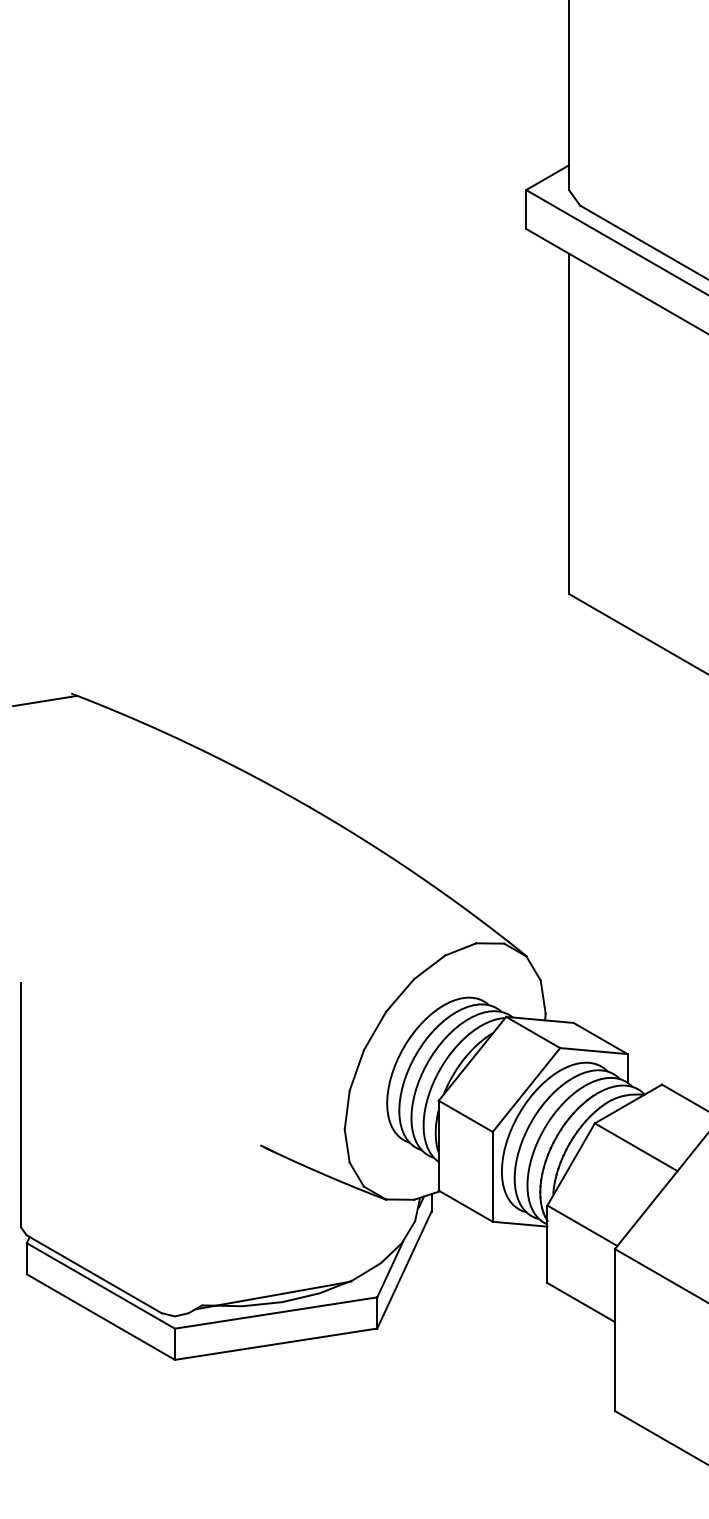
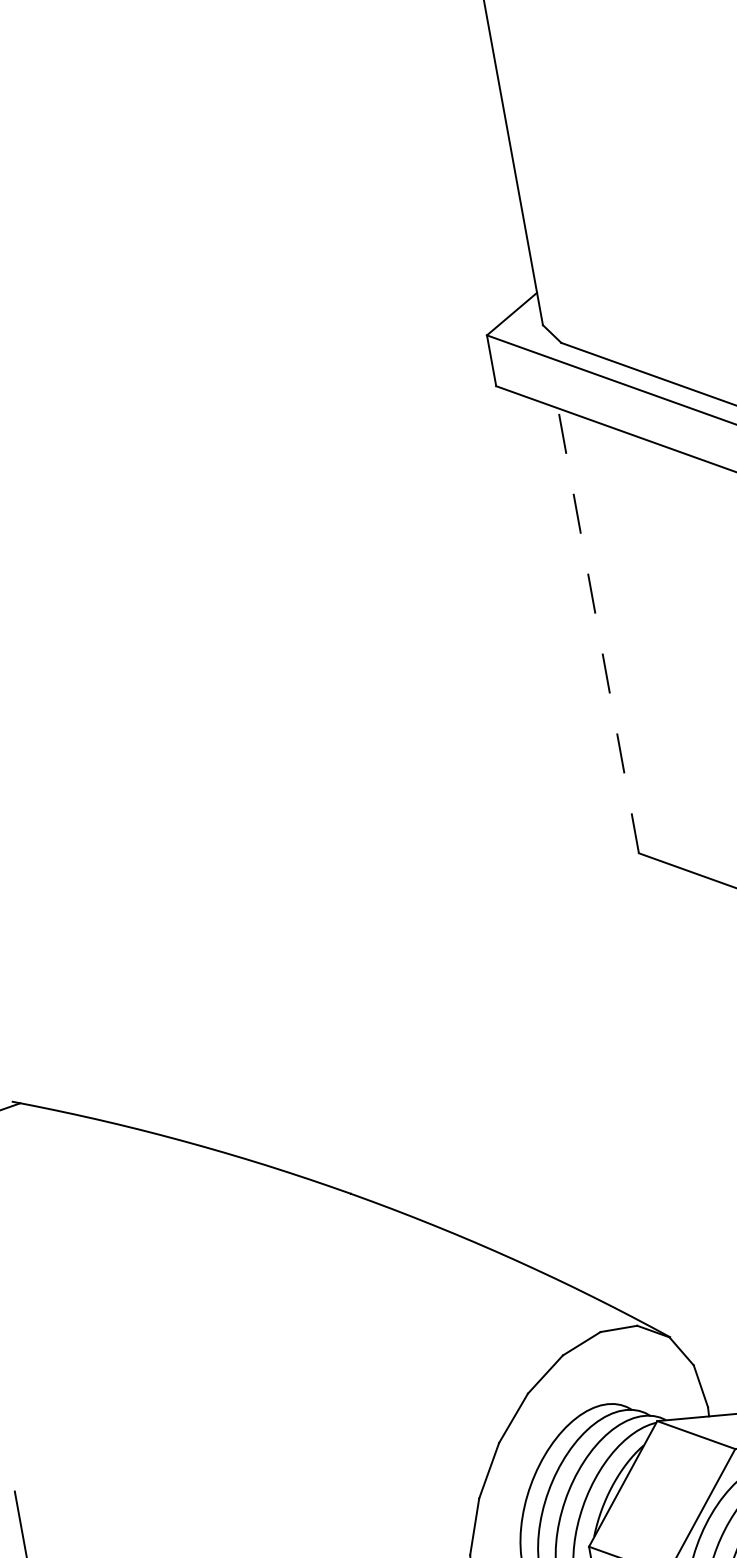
line: (569, 423) -> (599, 630), solid -> dashed

